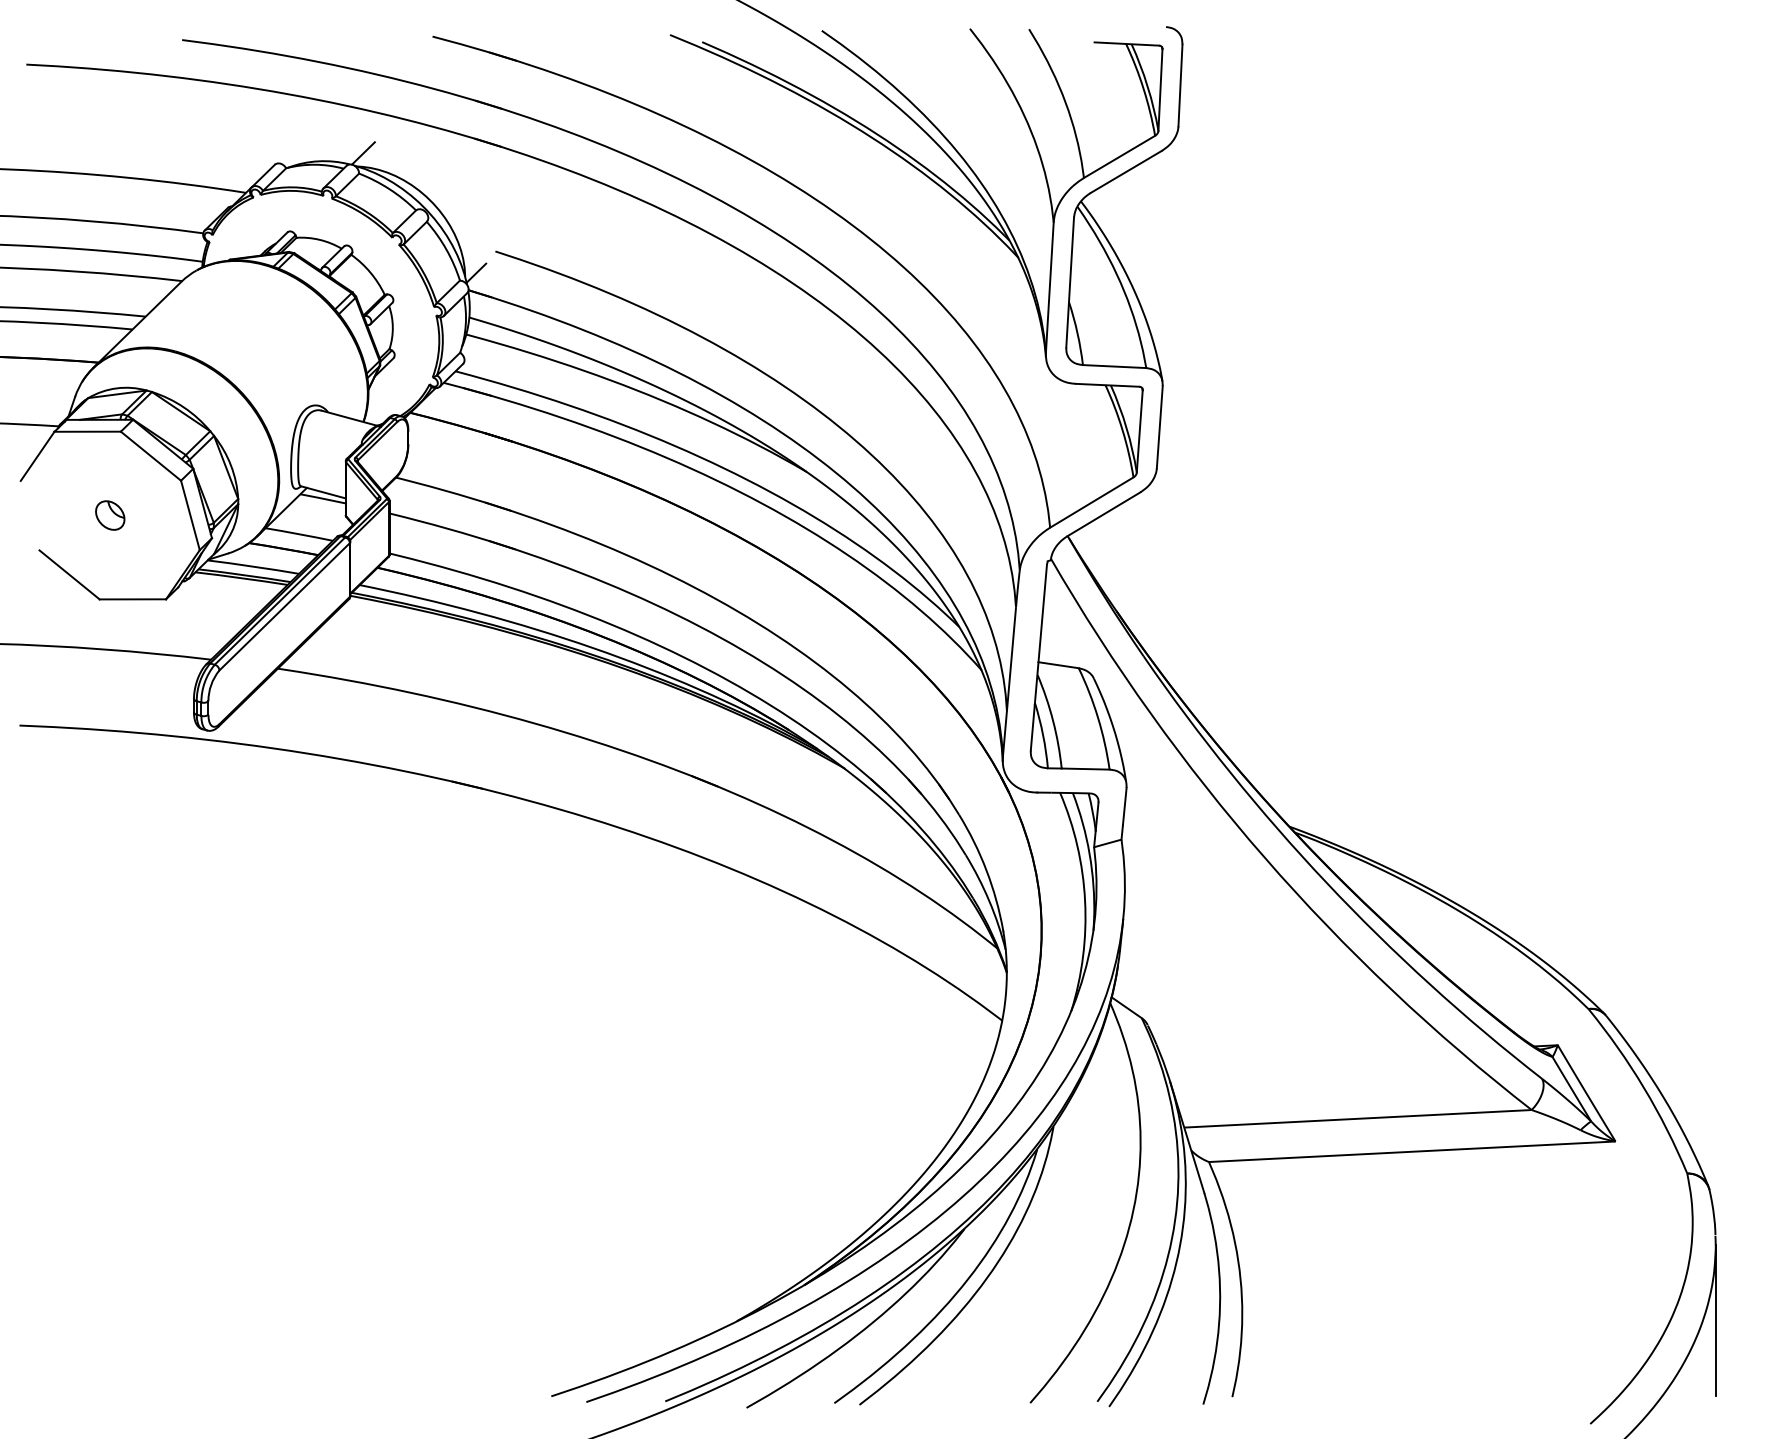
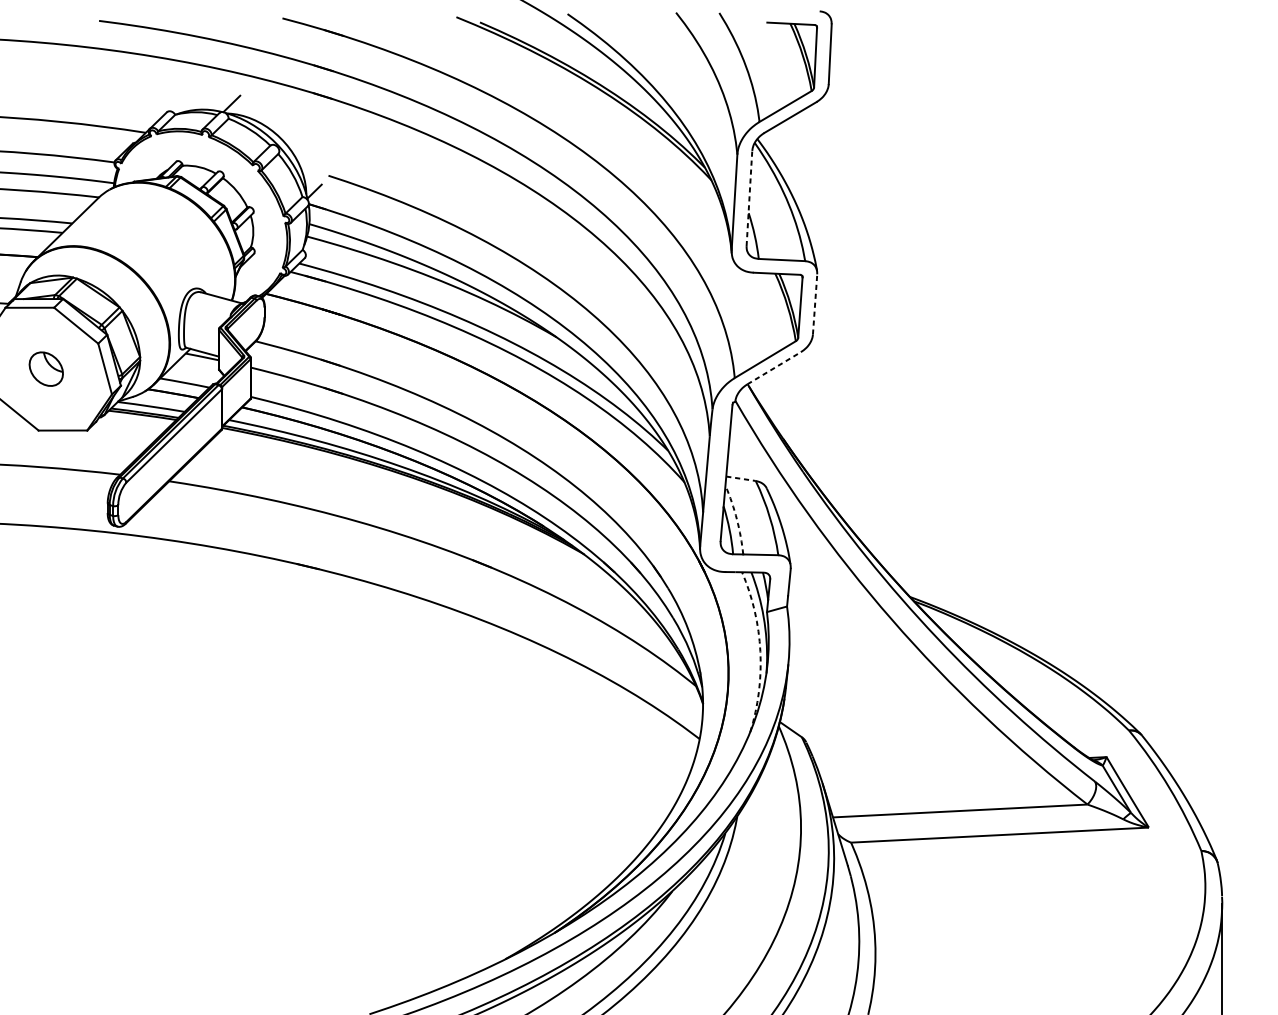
line: (1070, 282) -> (749, 198), solid -> dashed
line: (1159, 426) -> (814, 303), solid -> dashed
line: (1103, 514) -> (773, 368), solid -> dashed
part: (110, 515) -> (46, 369), size x1.6
line: (1059, 665) -> (741, 478), solid -> dashed
arc: (1053, 720) -> (737, 519), solid -> dashed
arc: (1085, 900) -> (760, 651), solid -> dashed

